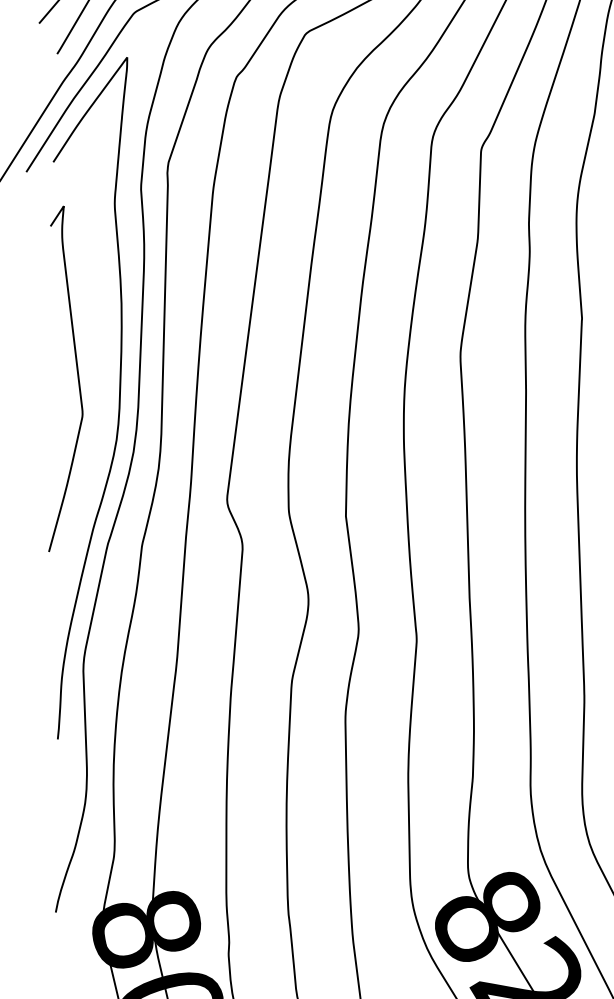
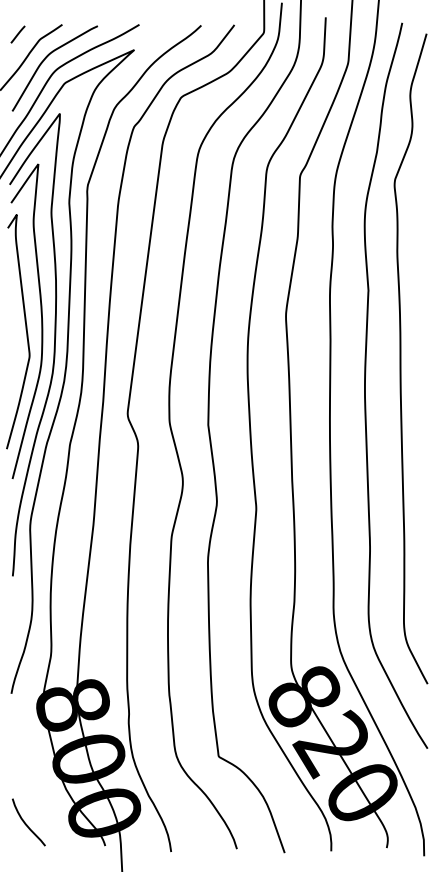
curve: (100, 363) -> (41, 321), added

